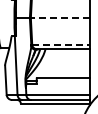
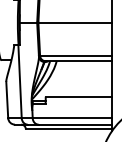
line: (59, 18) -> (74, 22), dashed -> solid
line: (61, 44) -> (76, 55), dashed -> solid

